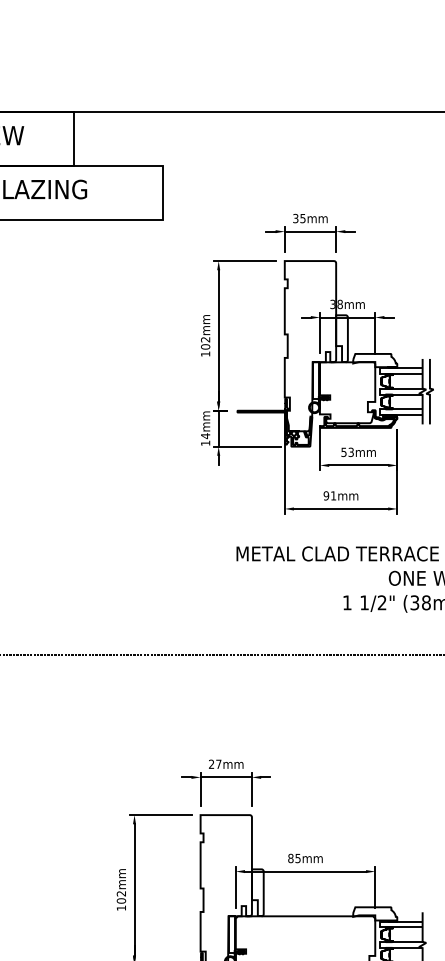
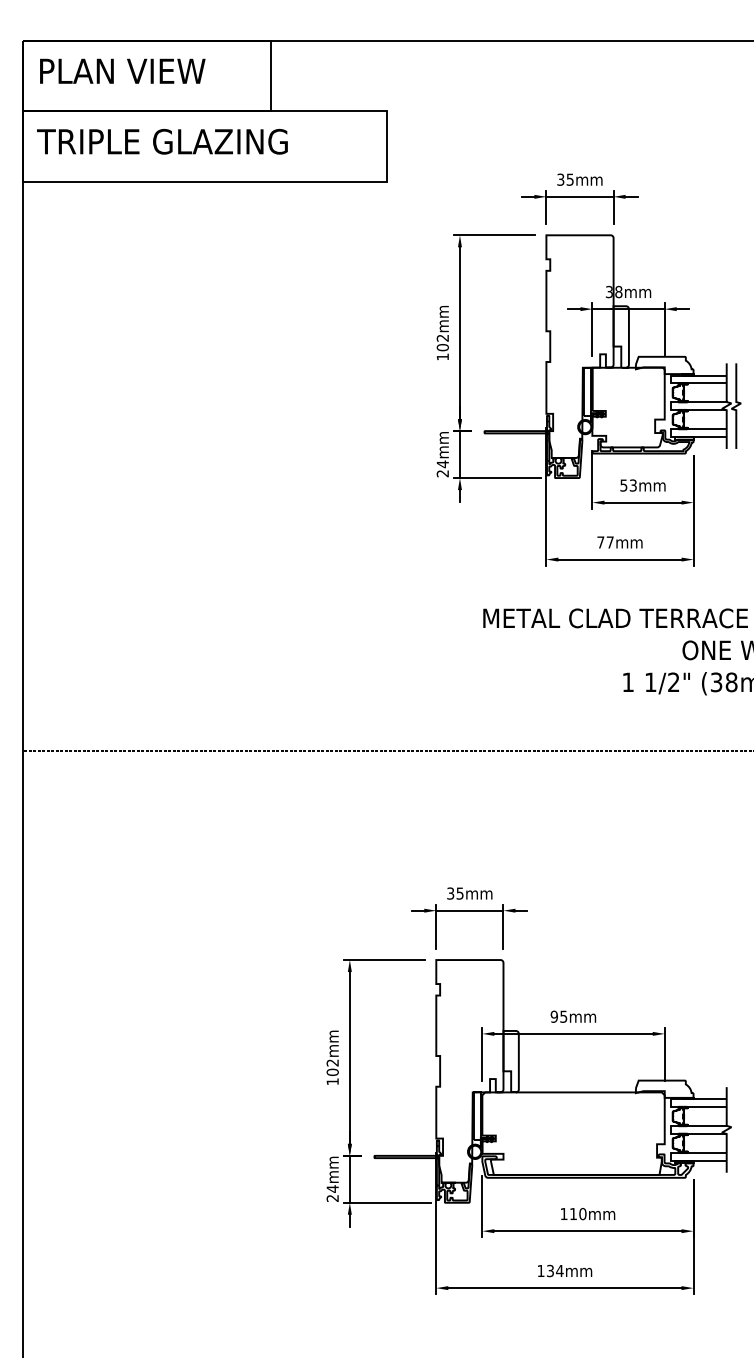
text: (205, 443) -> (442, 473), 14mm -> 24mm
text: (329, 495) -> (605, 542), 91mm -> 77mm
text: (215, 764) -> (455, 893), 27mm -> 35mm
text: (290, 858) -> (554, 1016), 85mm -> 95mm

